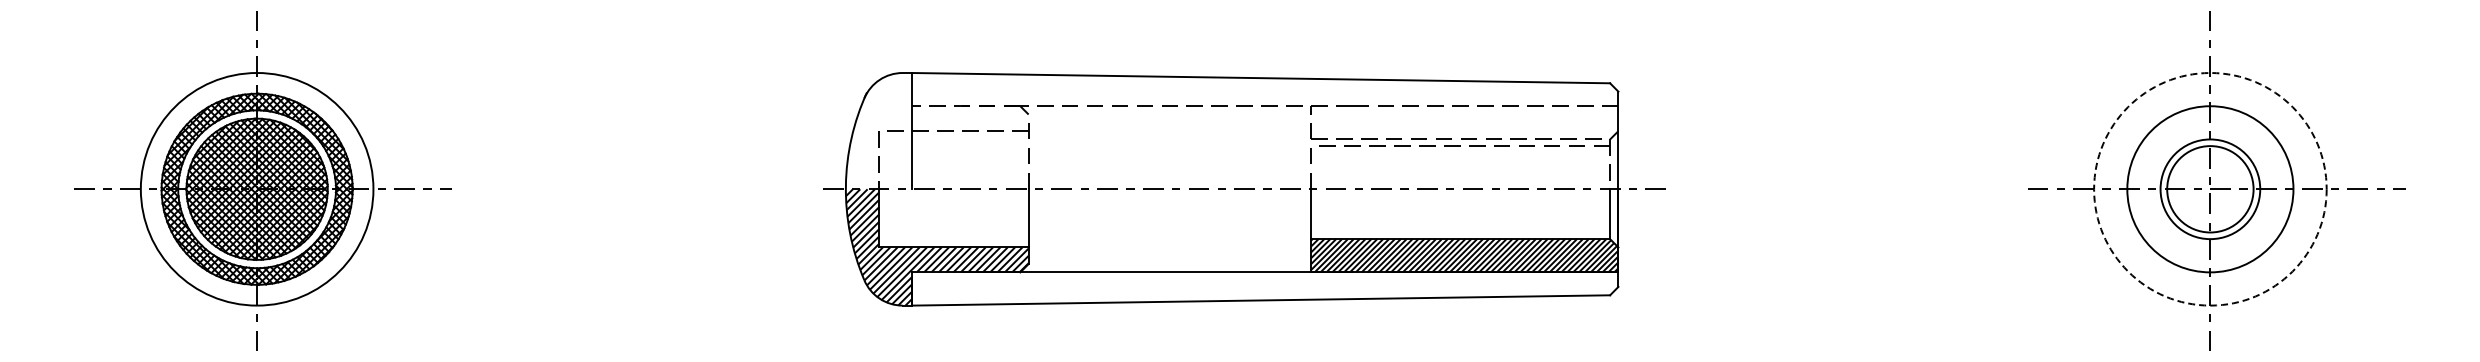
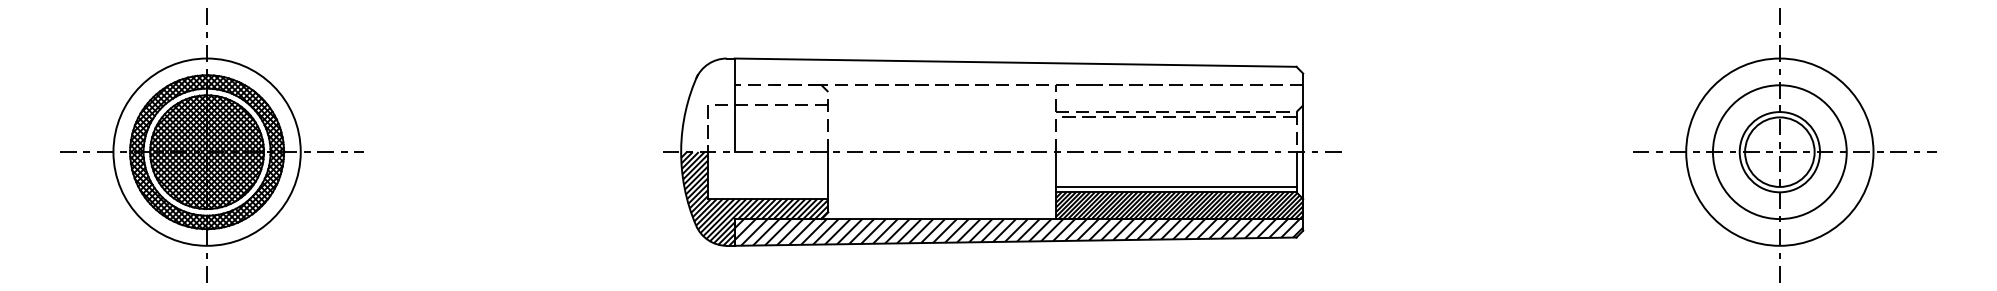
circle: (2210, 189) -> (1779, 152), dashed -> solid
line: (1460, 232) -> (1176, 186), added
hatch: (1265, 288) -> (1019, 232), added

